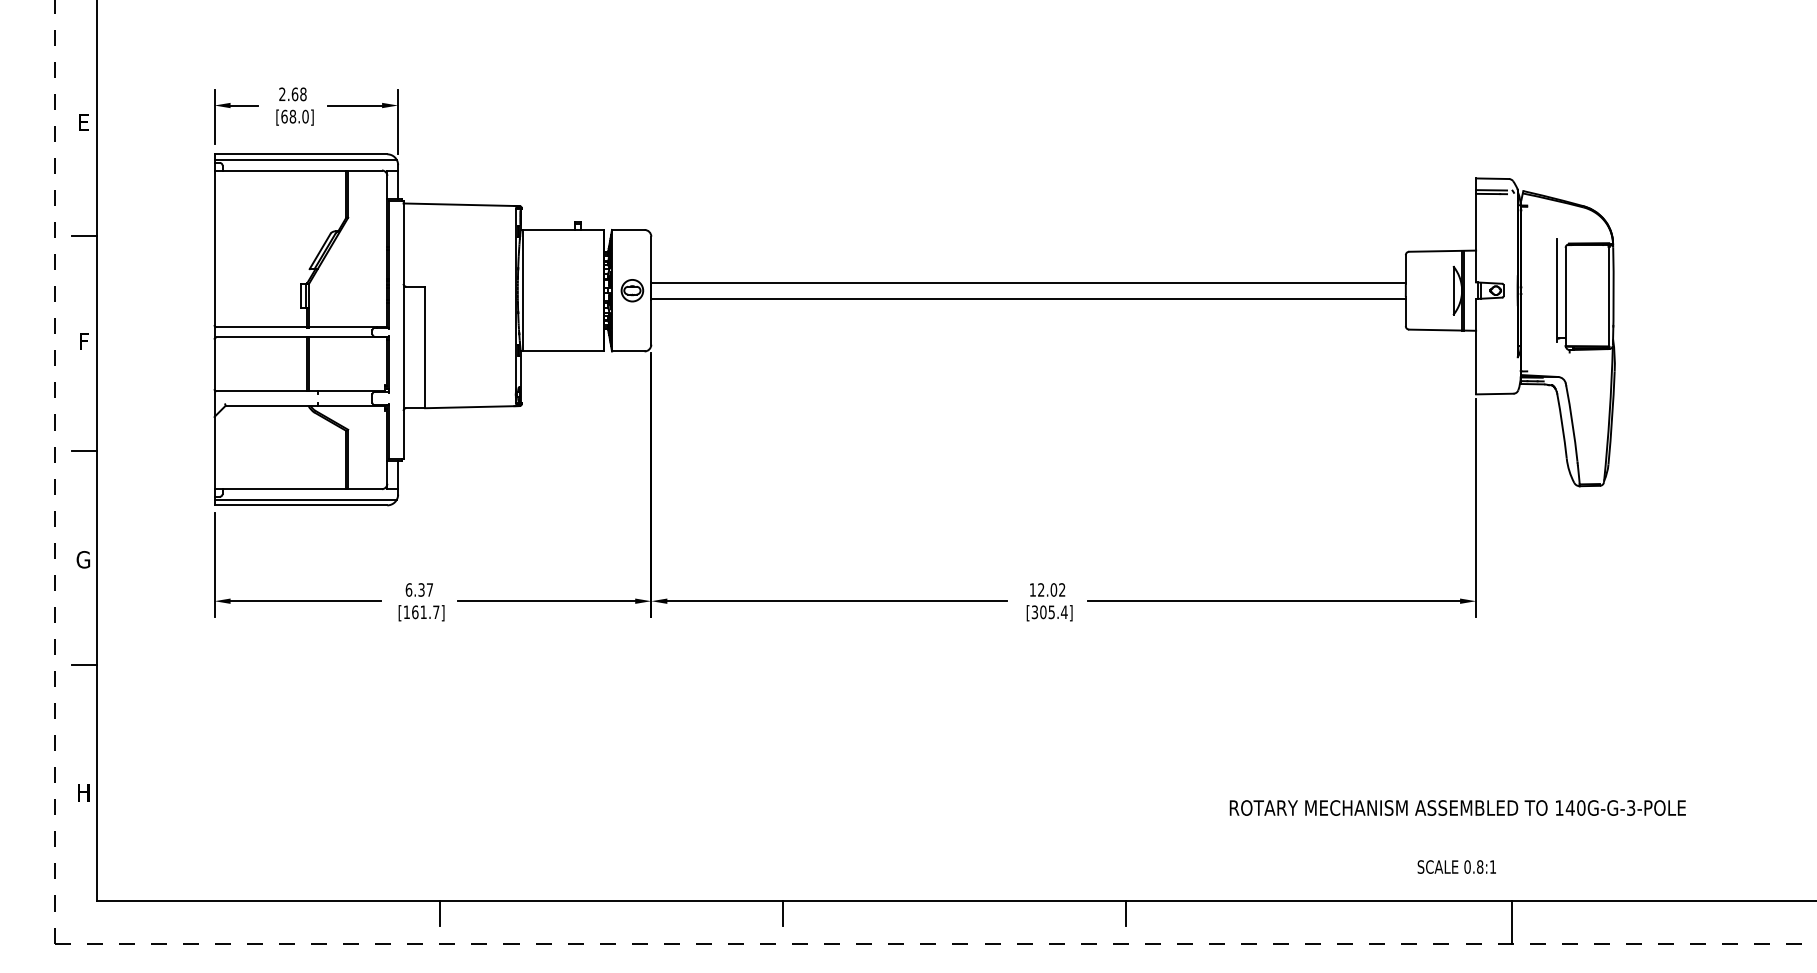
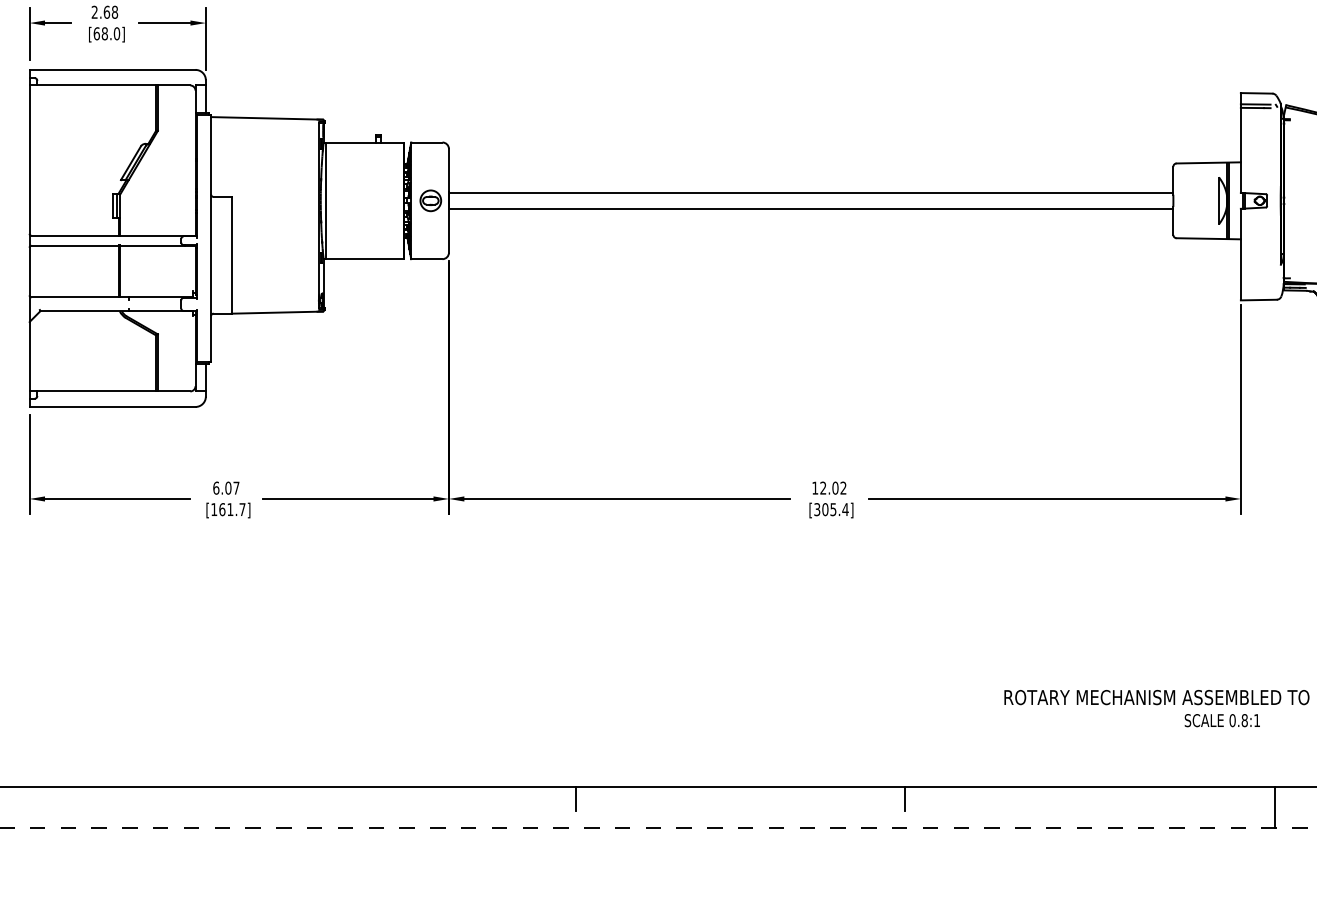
line: (305, 159) -> (116, 74), removed
line: (305, 500) -> (116, 402), removed
text: (421, 589) -> (228, 487), 6.37 -> 6.07
text: (1456, 866) -> (1222, 720), moved
line: (440, 913) -> (246, 798), removed

